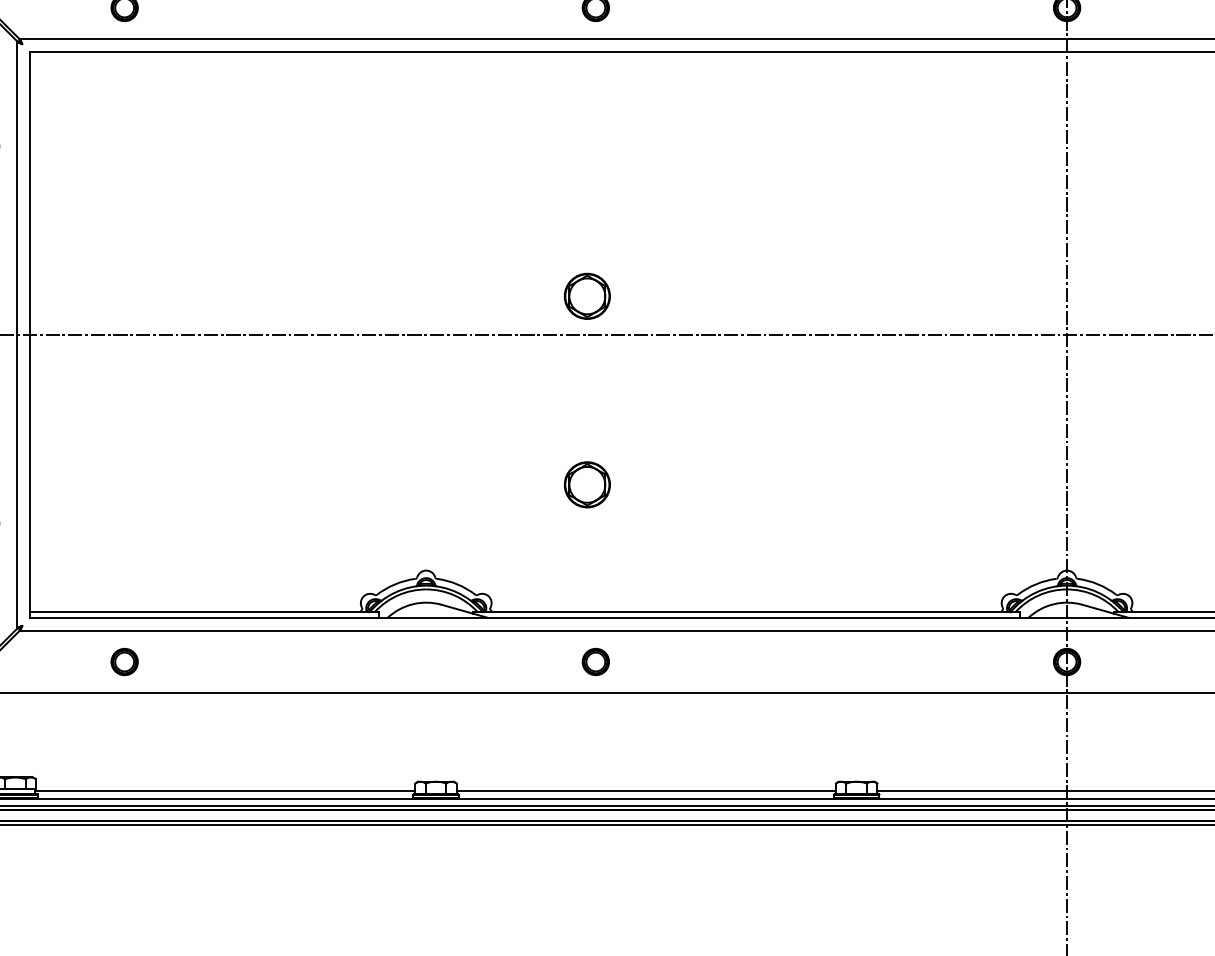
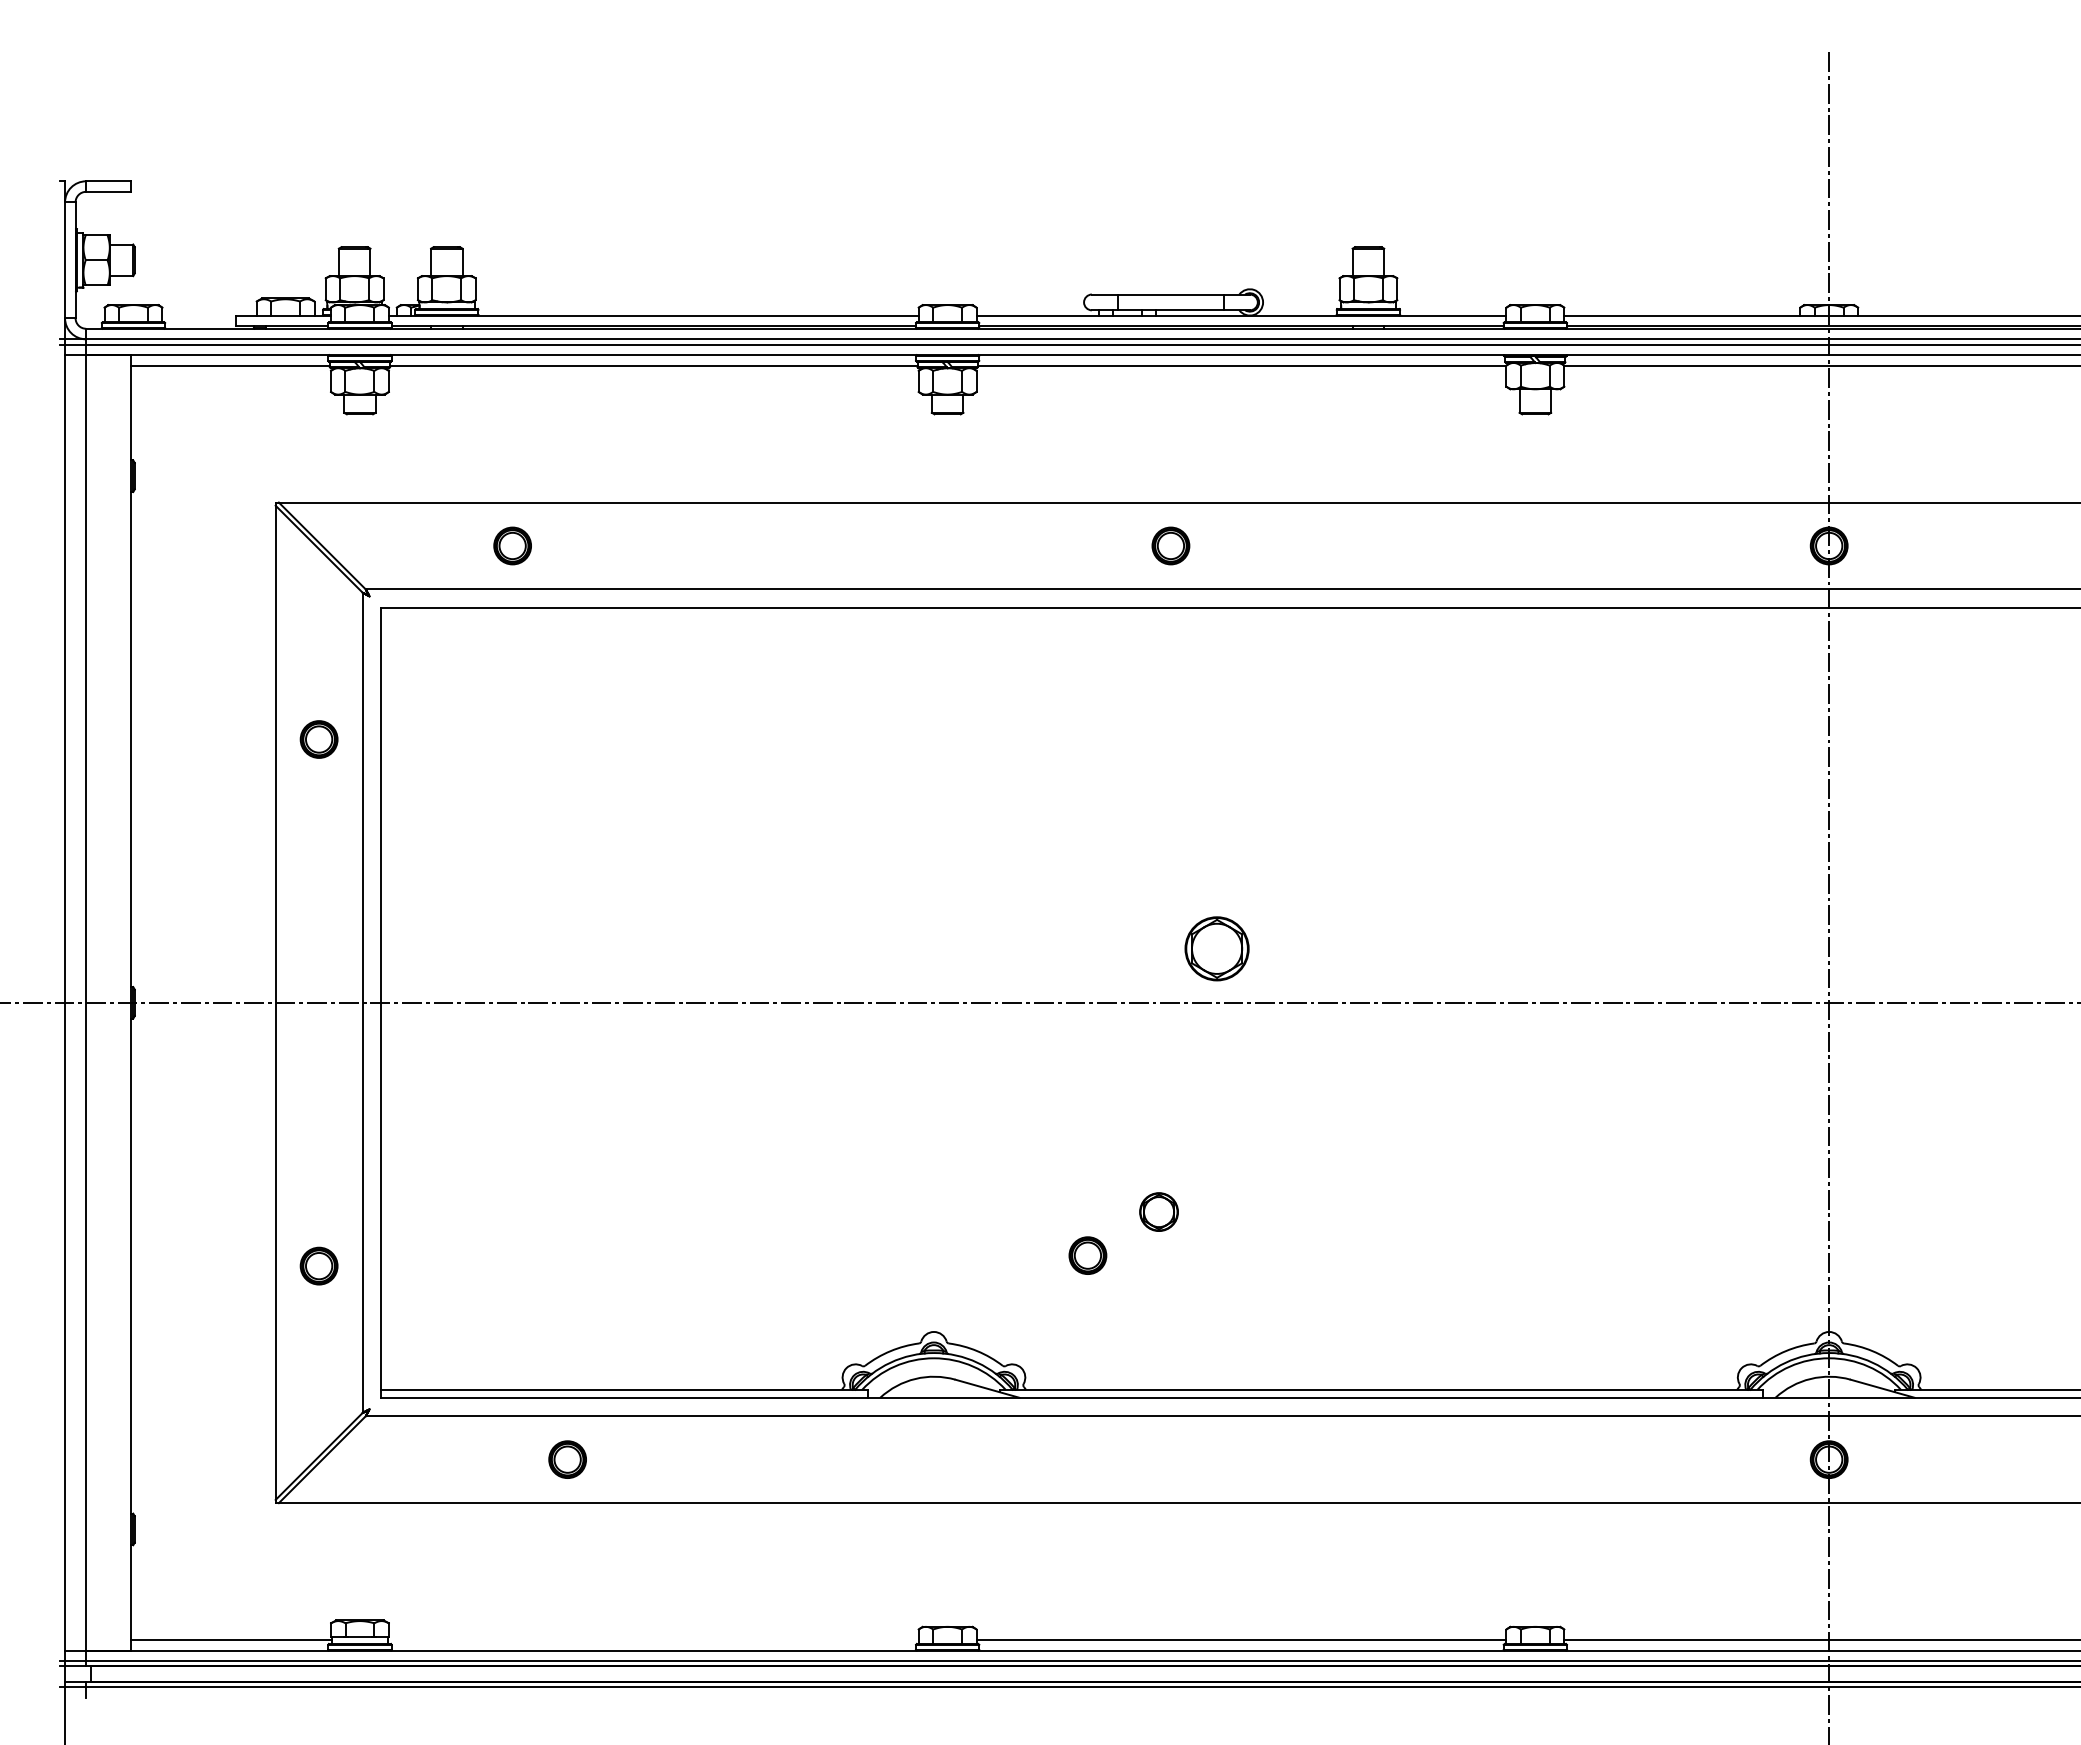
part: (586, 296) -> (1216, 948), moved
part: (586, 484) -> (1158, 1211), size x0.6
part: (124, 661) -> (567, 1459), moved
part: (595, 661) -> (1087, 1255), moved
line: (224, 791) -> (652, 1640), removed

